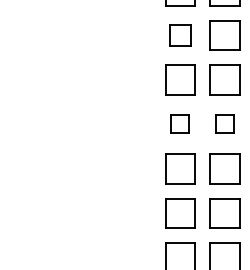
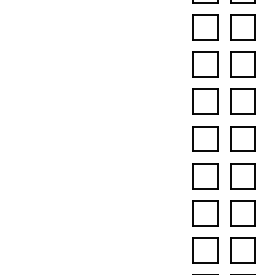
part: (180, 35) -> (205, 27), size x1.43
part: (180, 124) -> (205, 101), size x1.67
part: (224, 124) -> (242, 101), size x1.67

